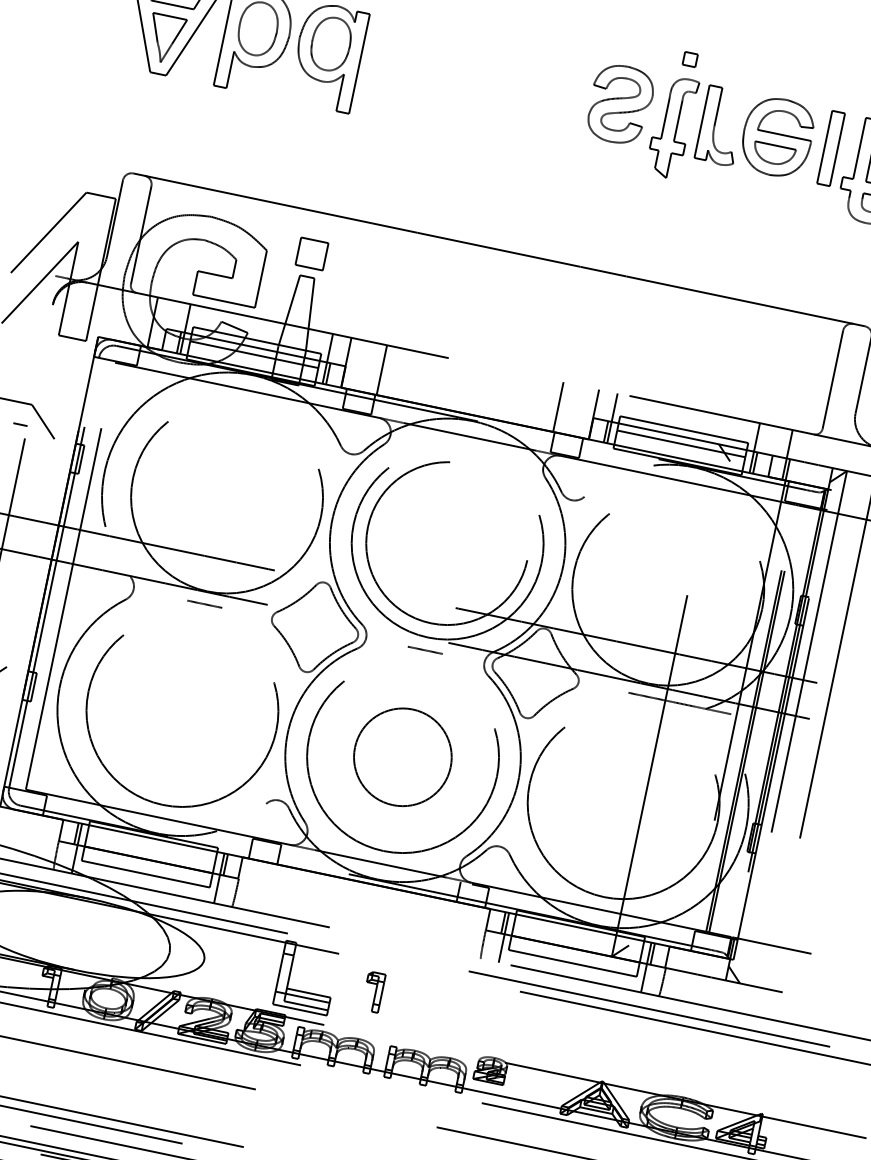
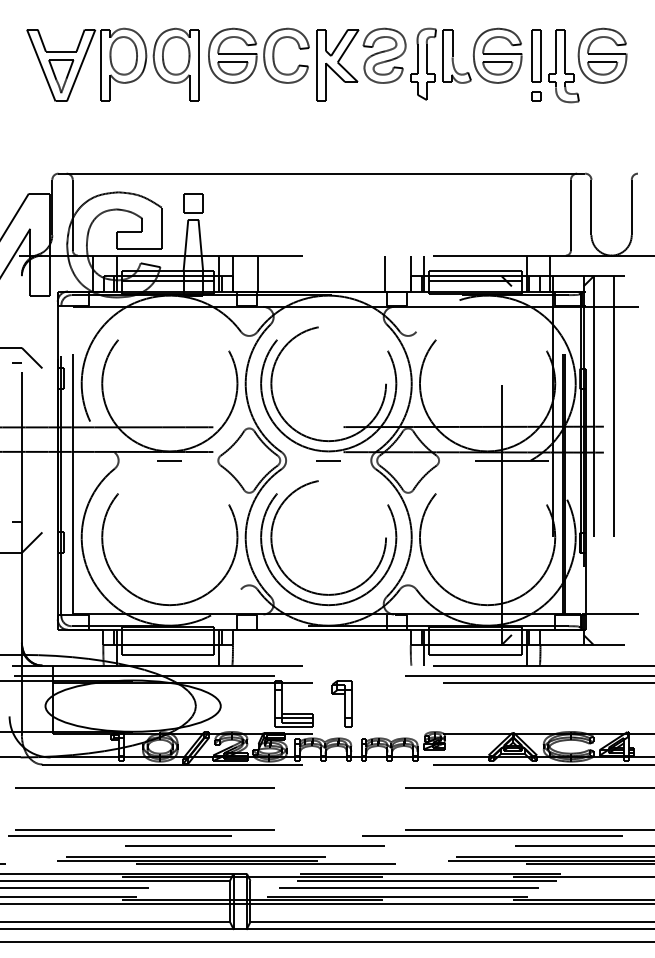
part: (690, 59) -> (536, 96), moved
part: (467, 90) -> (277, 68), added
circle: (402, 756) -> (328, 537), size x1.67
part: (372, 991) -> (341, 703), size x1.67

